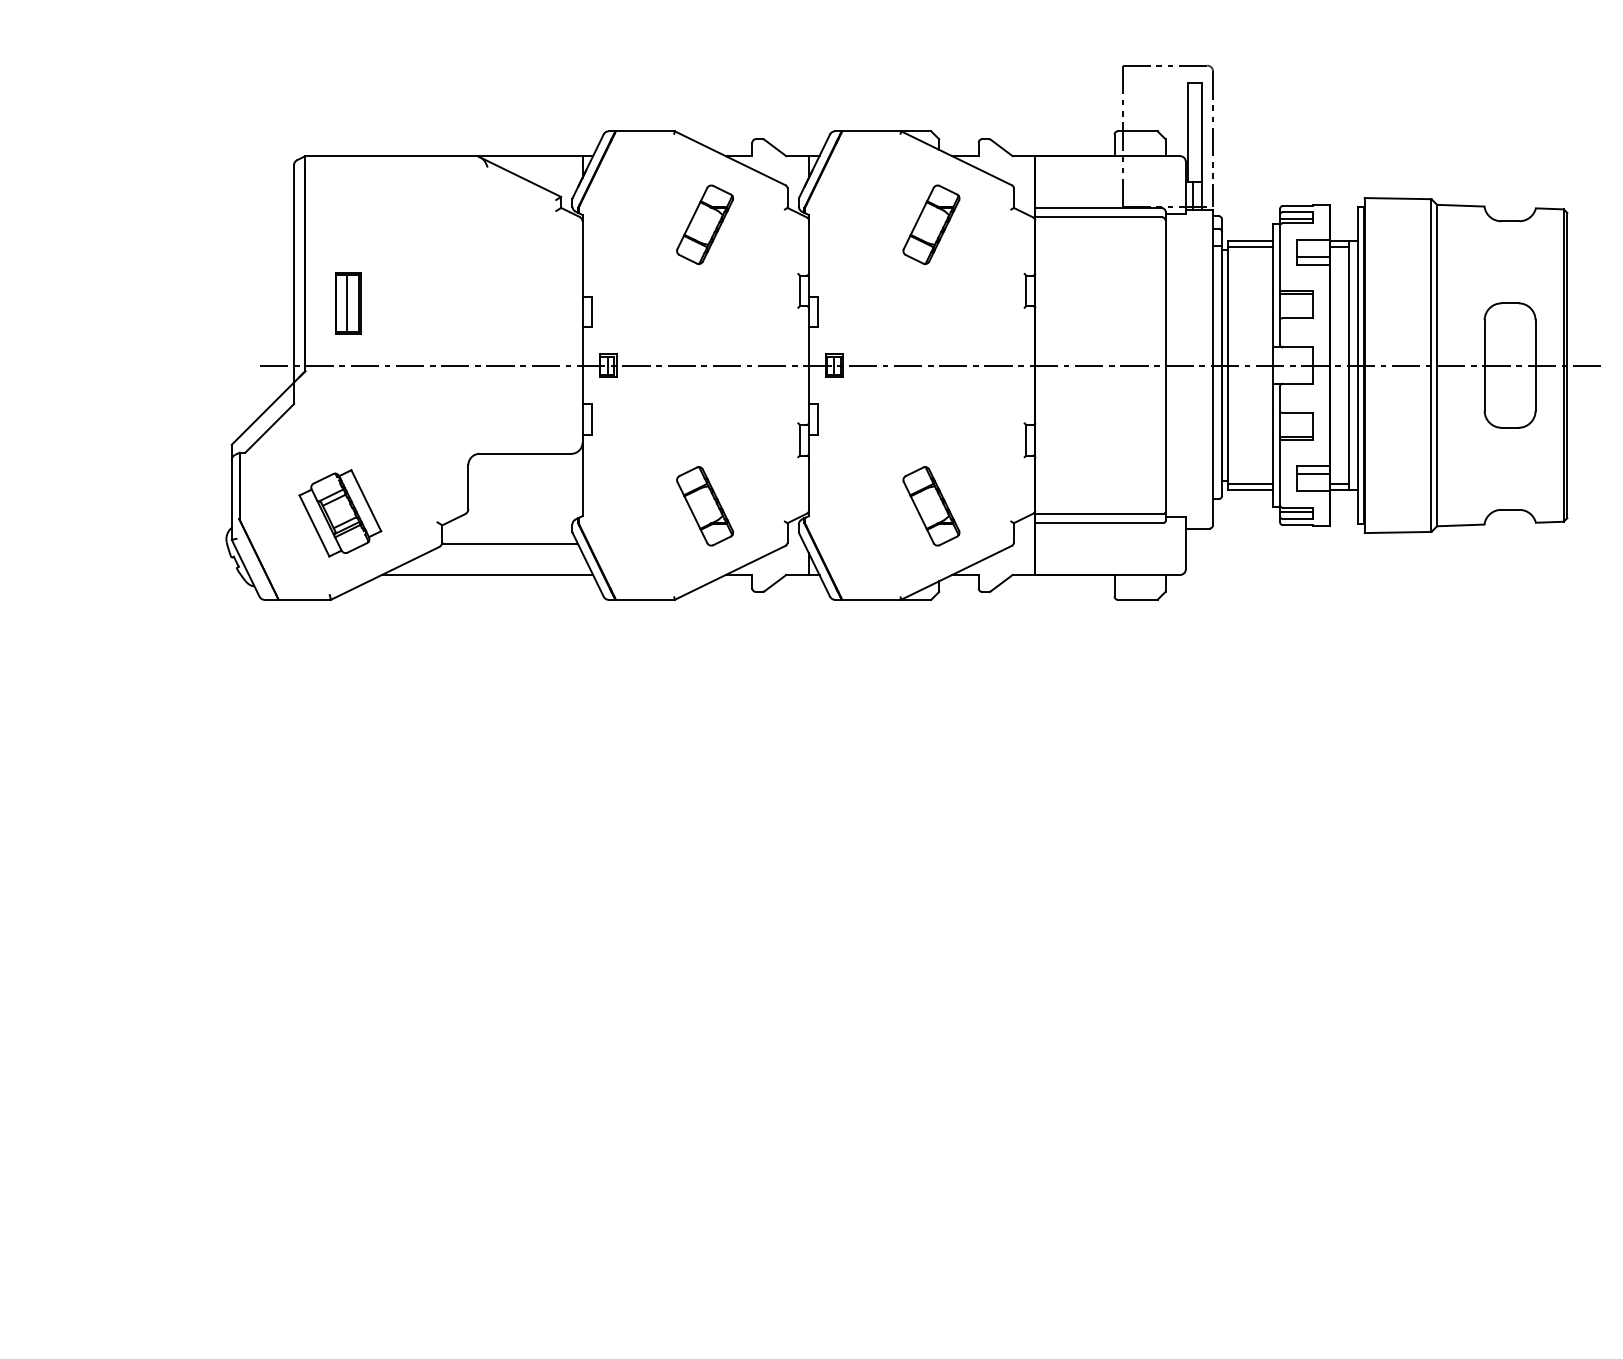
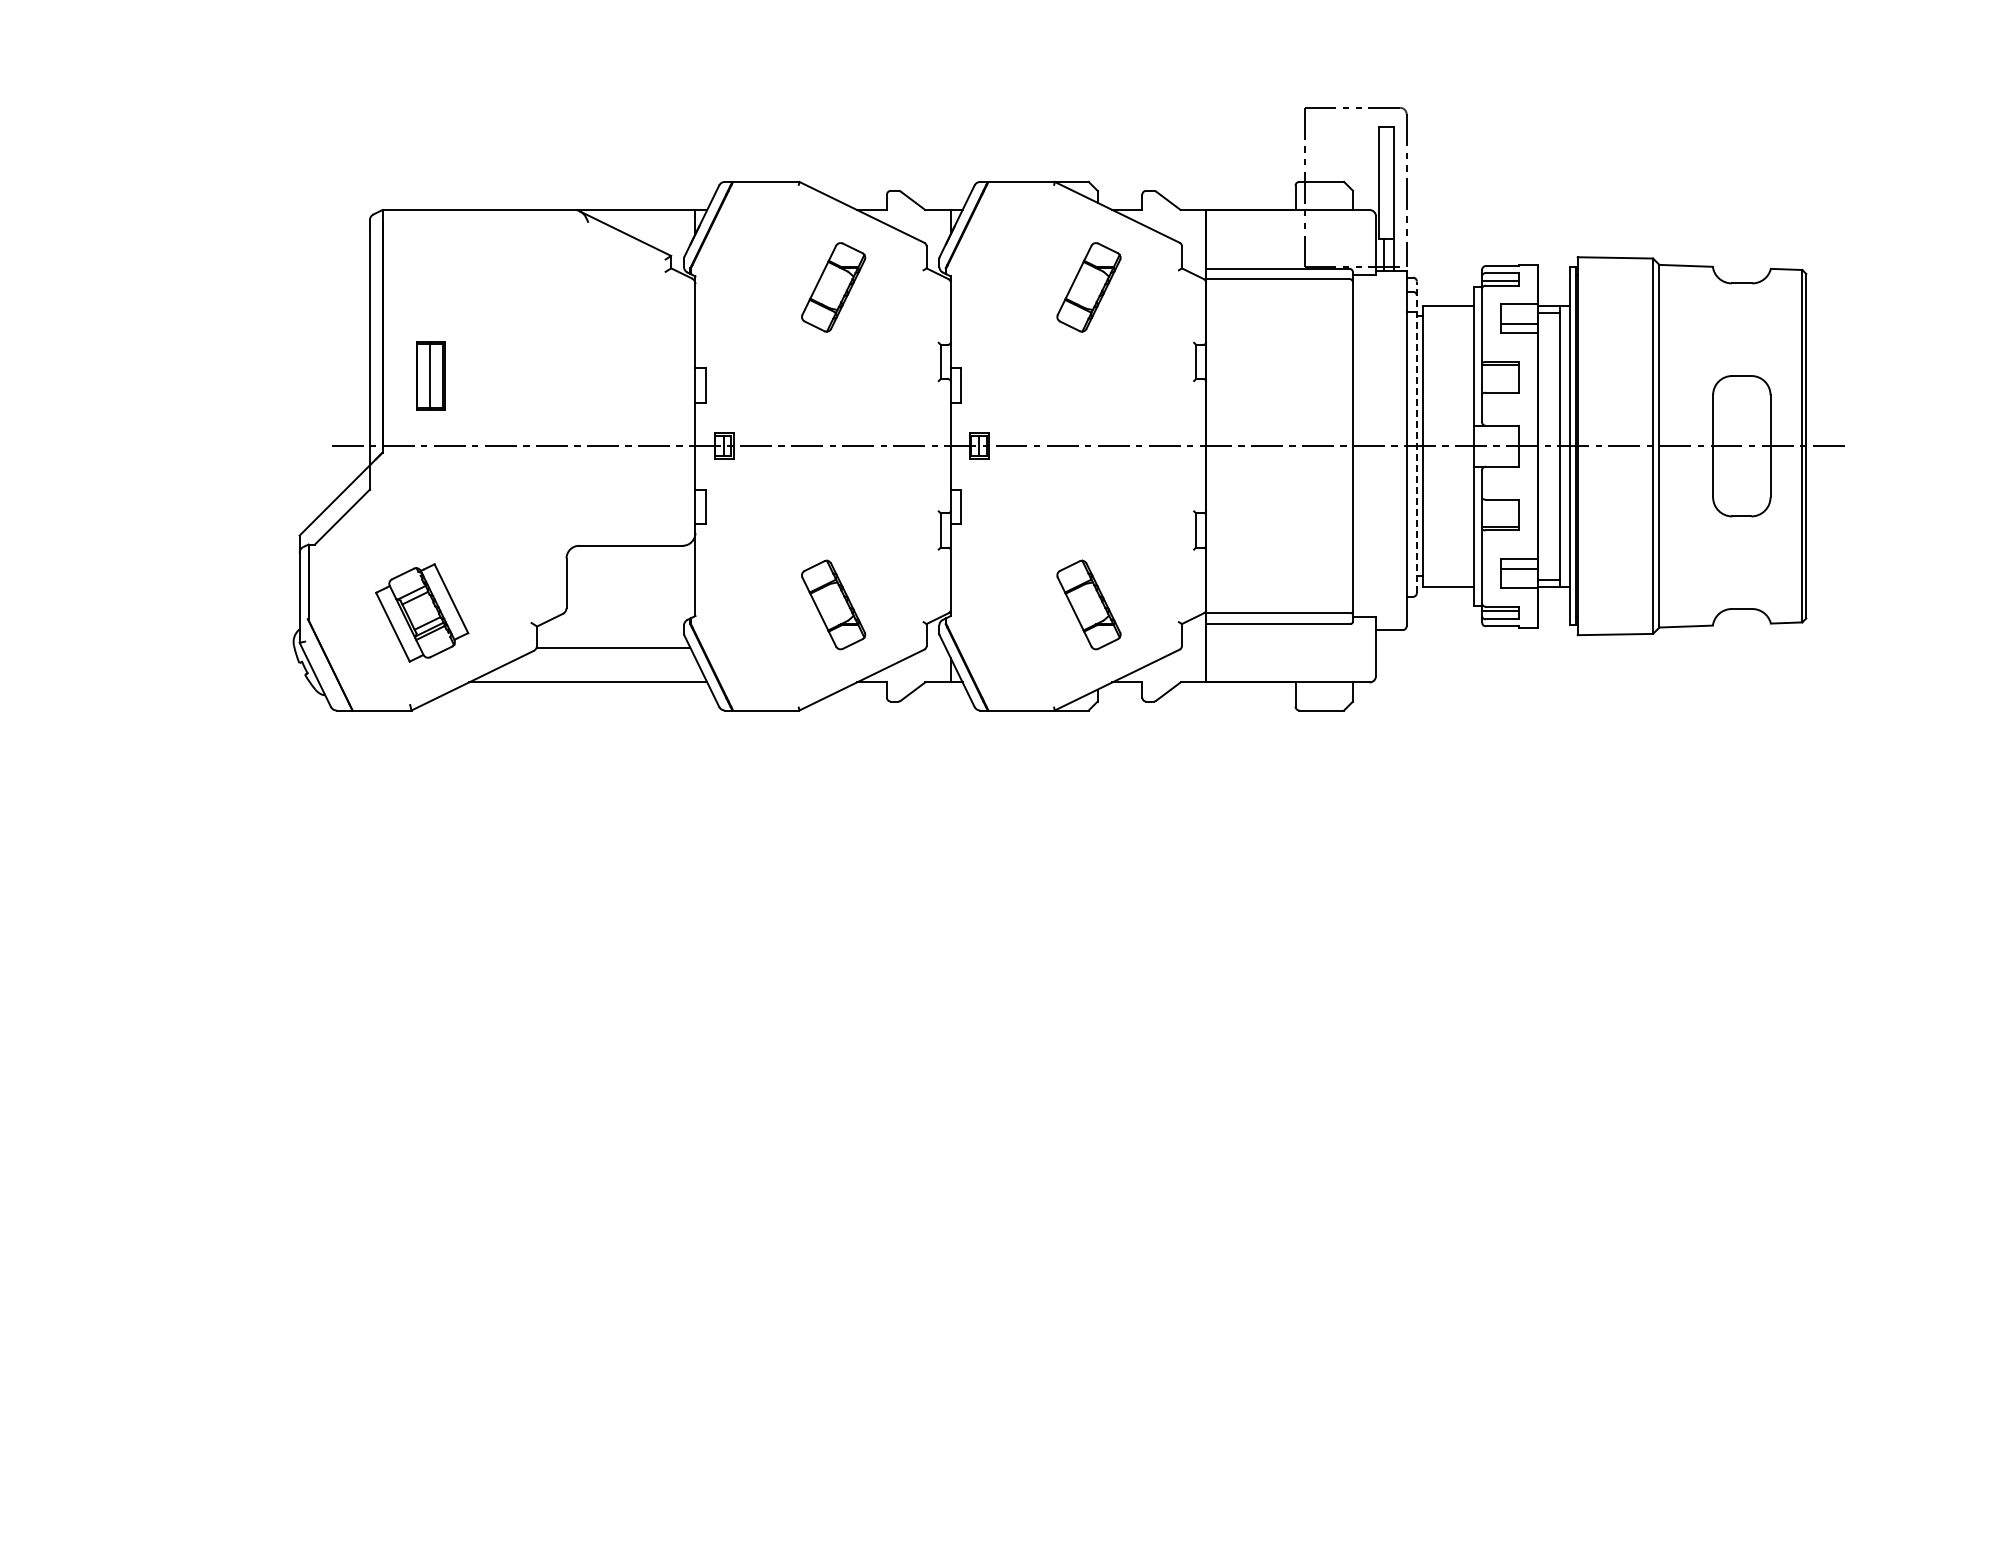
line: (1250, 247) -> (1448, 312), removed
line: (1221, 357) -> (1416, 437), solid -> dashed
line: (1250, 483) -> (1448, 579), removed

